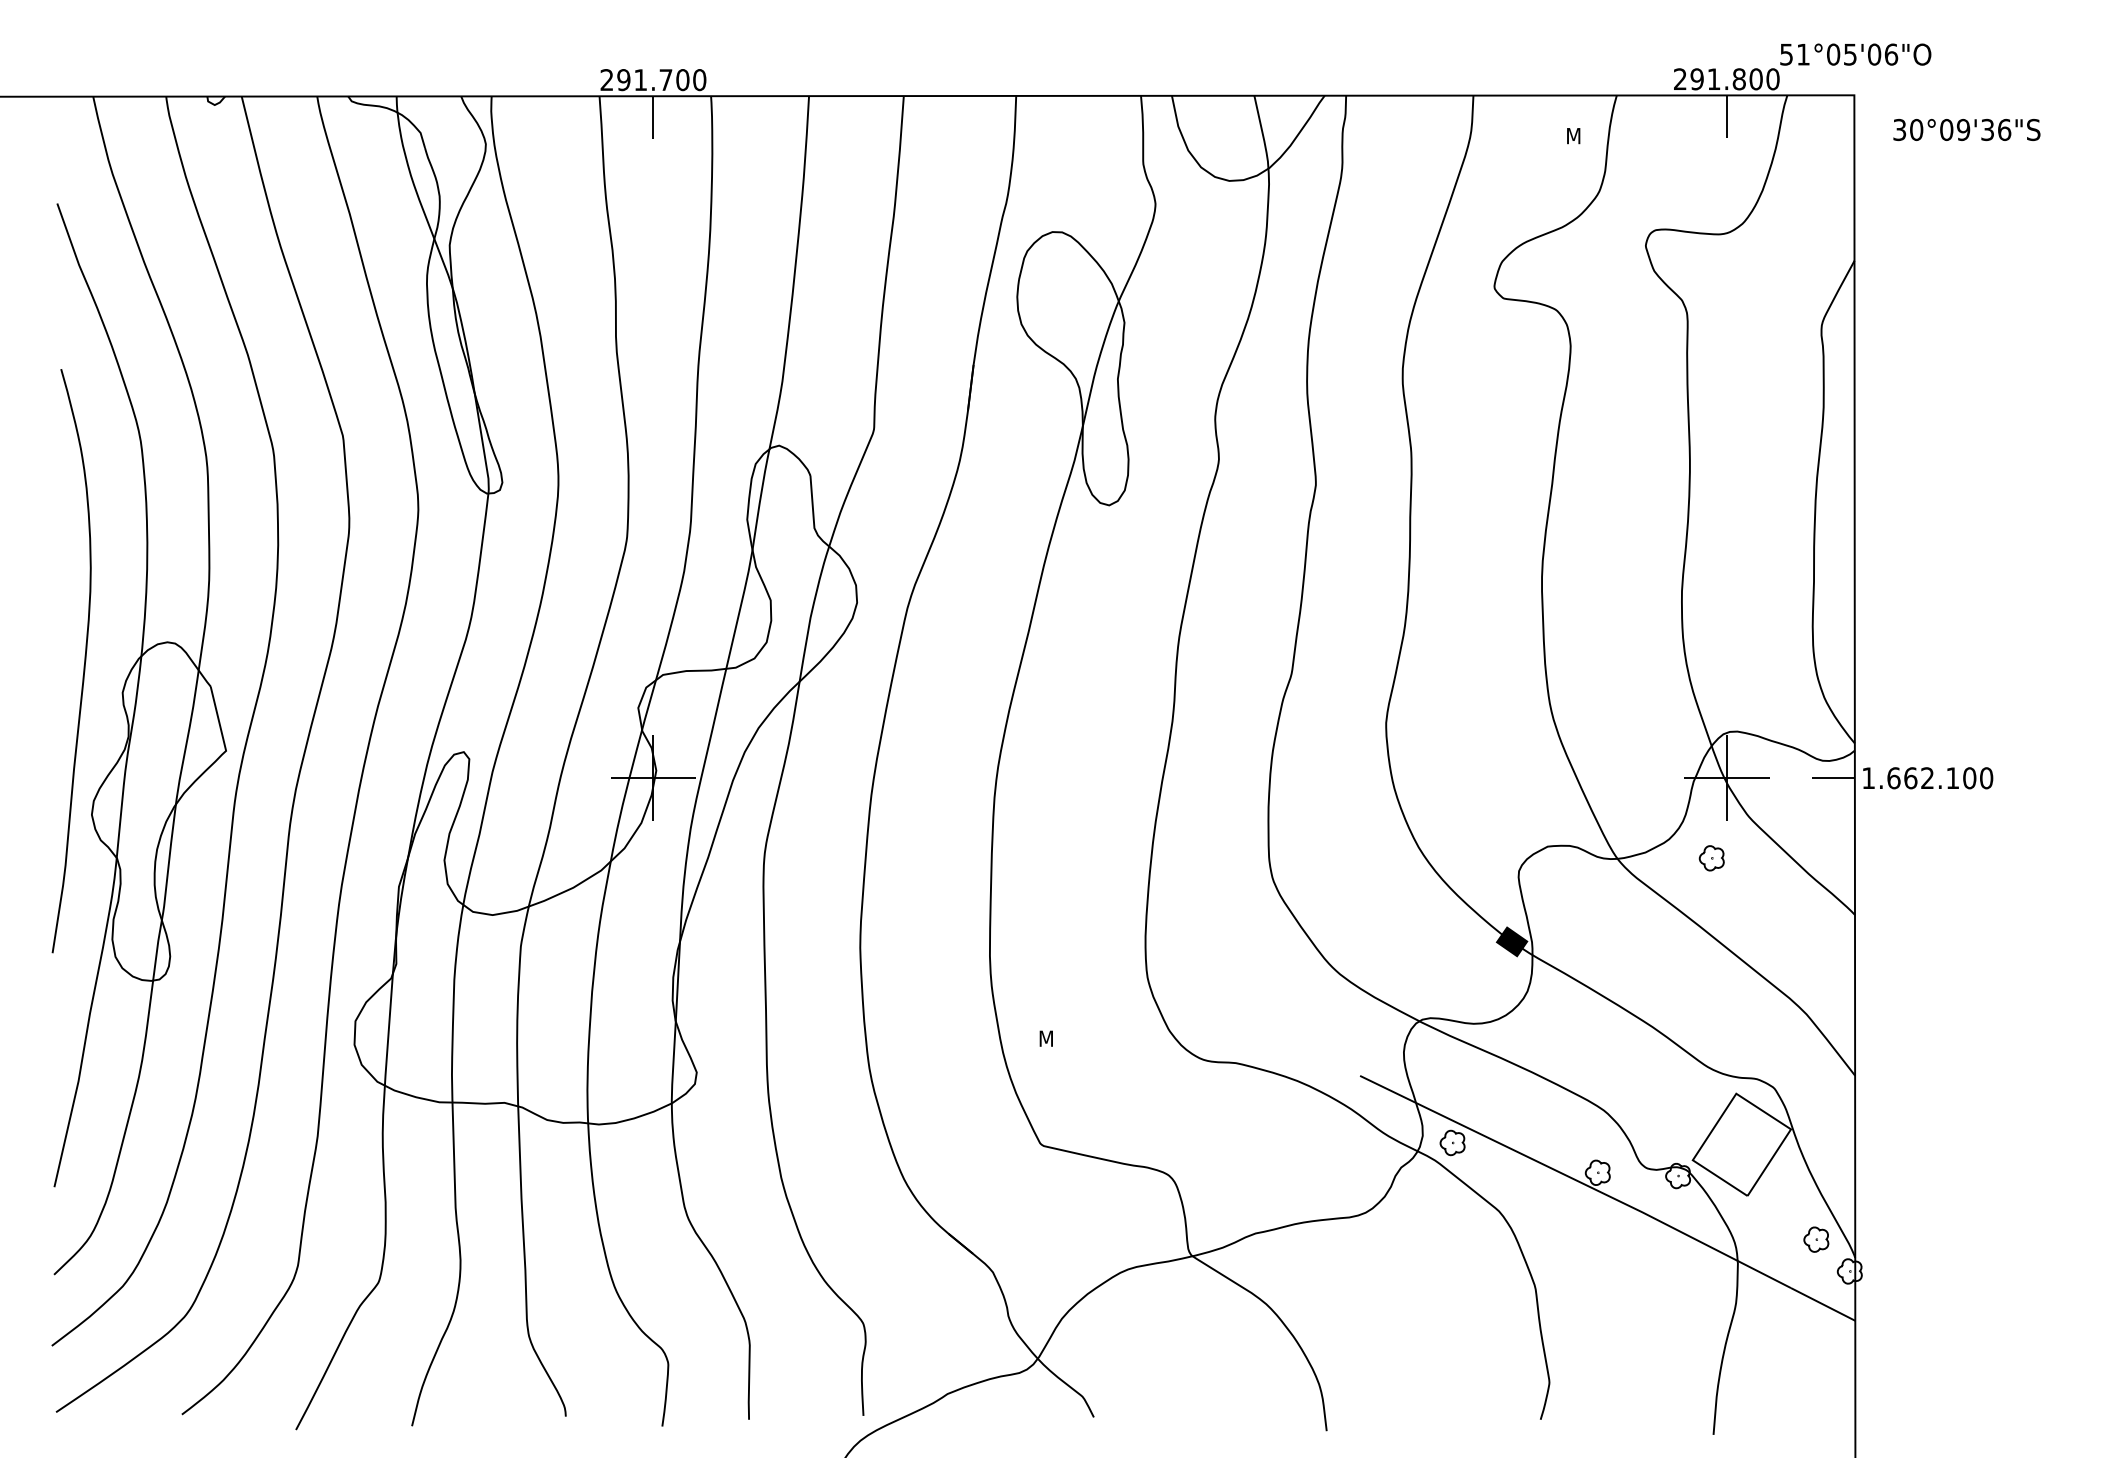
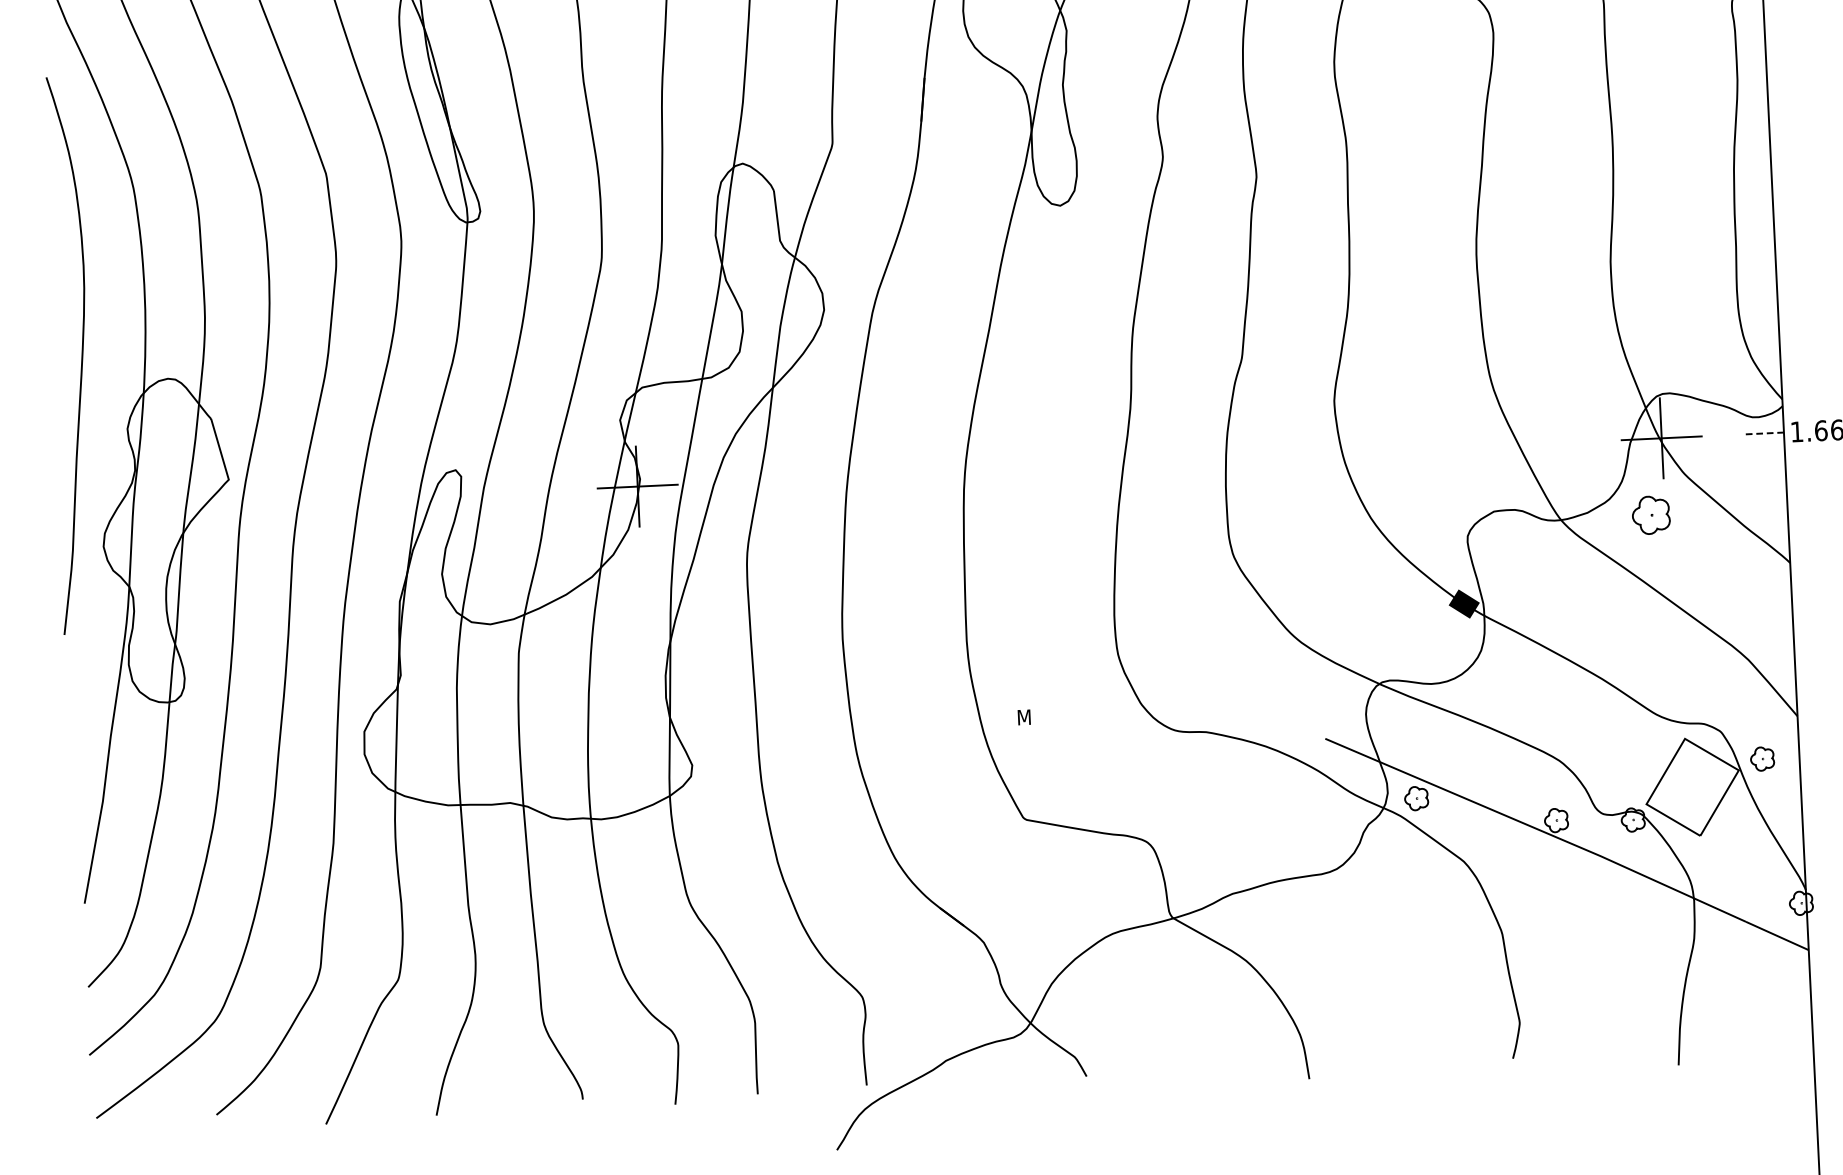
curve: (83, 665) -> (81, 359), moved
line: (1832, 778) -> (1762, 433), solid -> dashed
part: (1711, 858) -> (1650, 515), size x1.6
part: (1816, 1239) -> (1762, 758), moved

